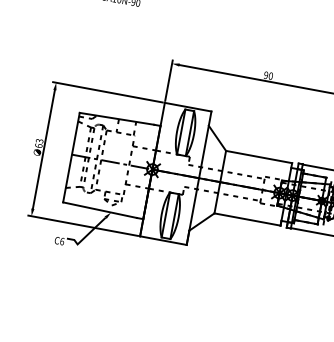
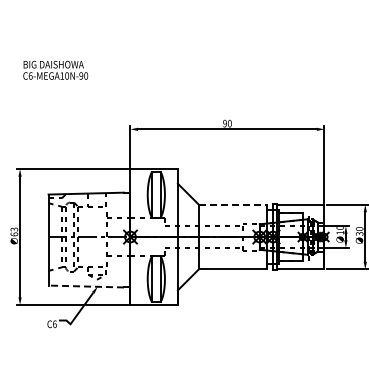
line: (259, 157) -> (233, 205), solid -> dashed
line: (100, 210) -> (86, 286), solid -> dashed

